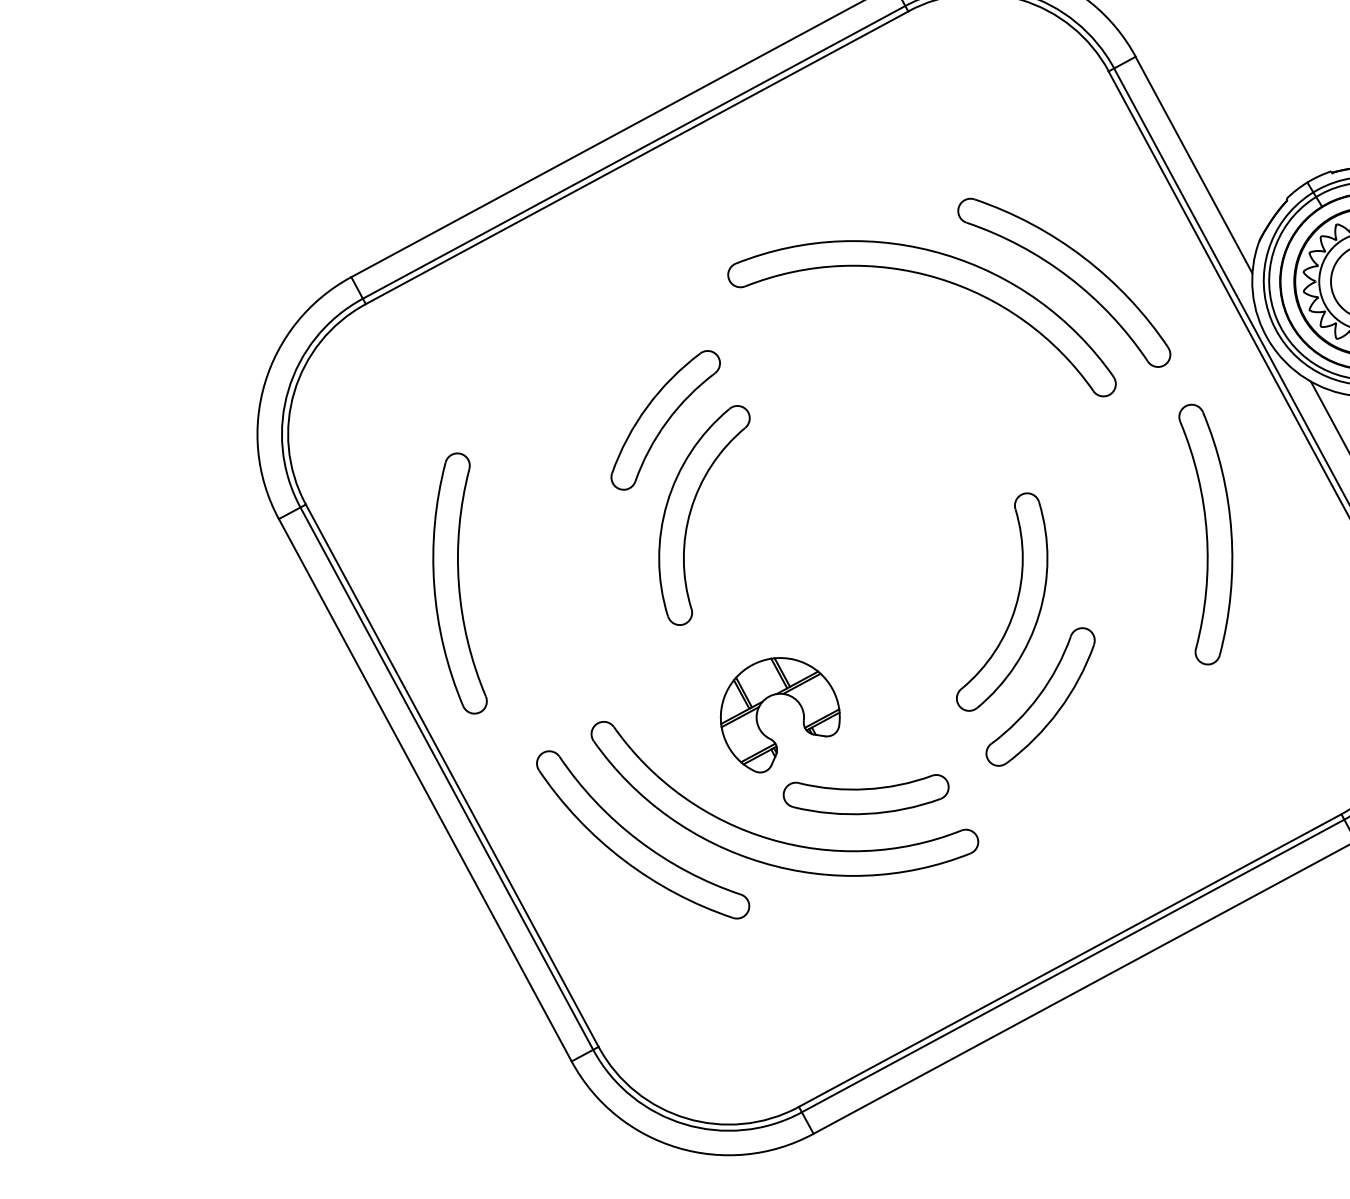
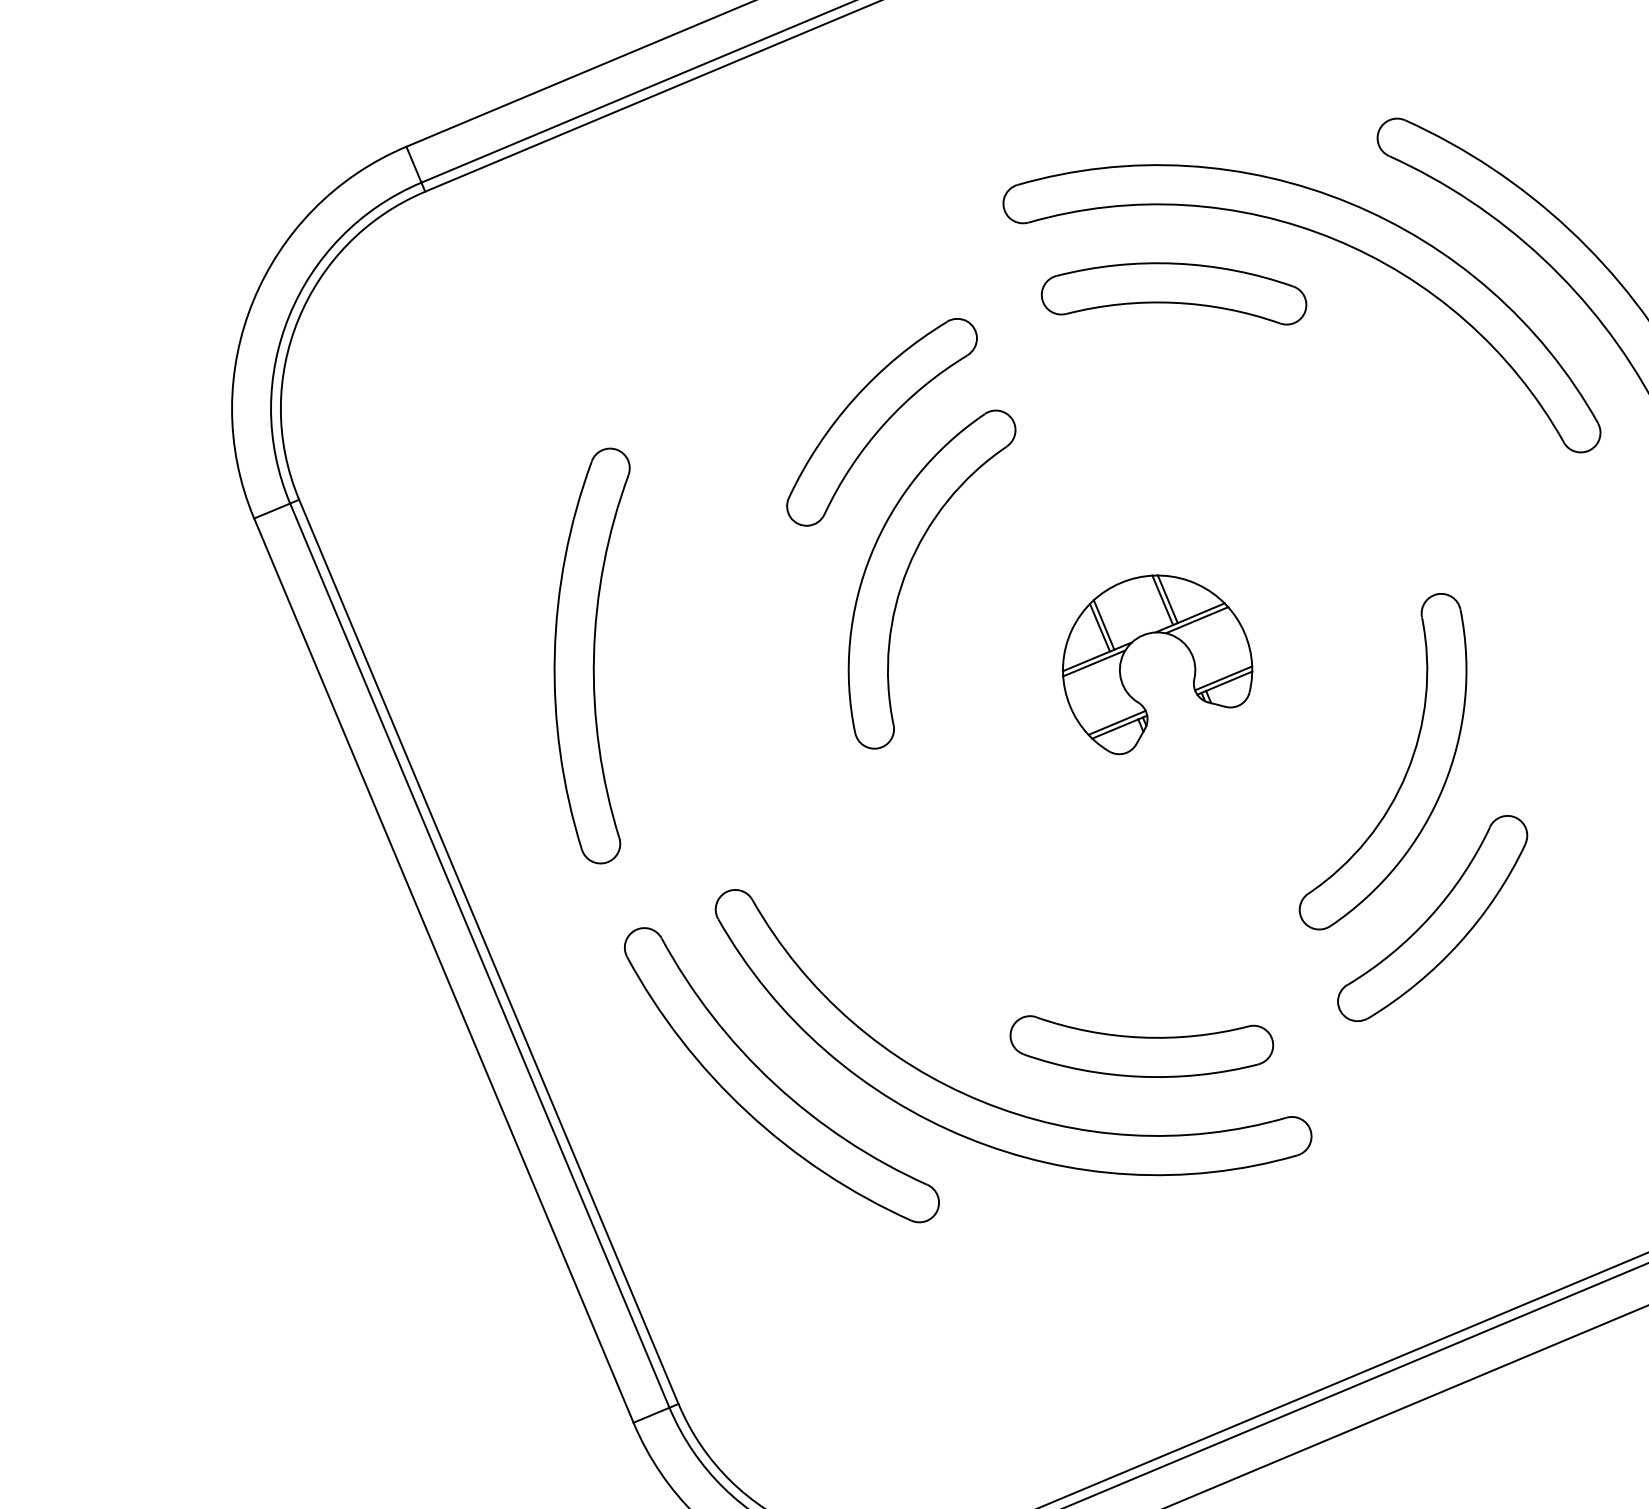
part: (840, 321) -> (1174, 292), added
part: (459, 583) -> (595, 654), moved
part: (776, 695) -> (1154, 634), moved

